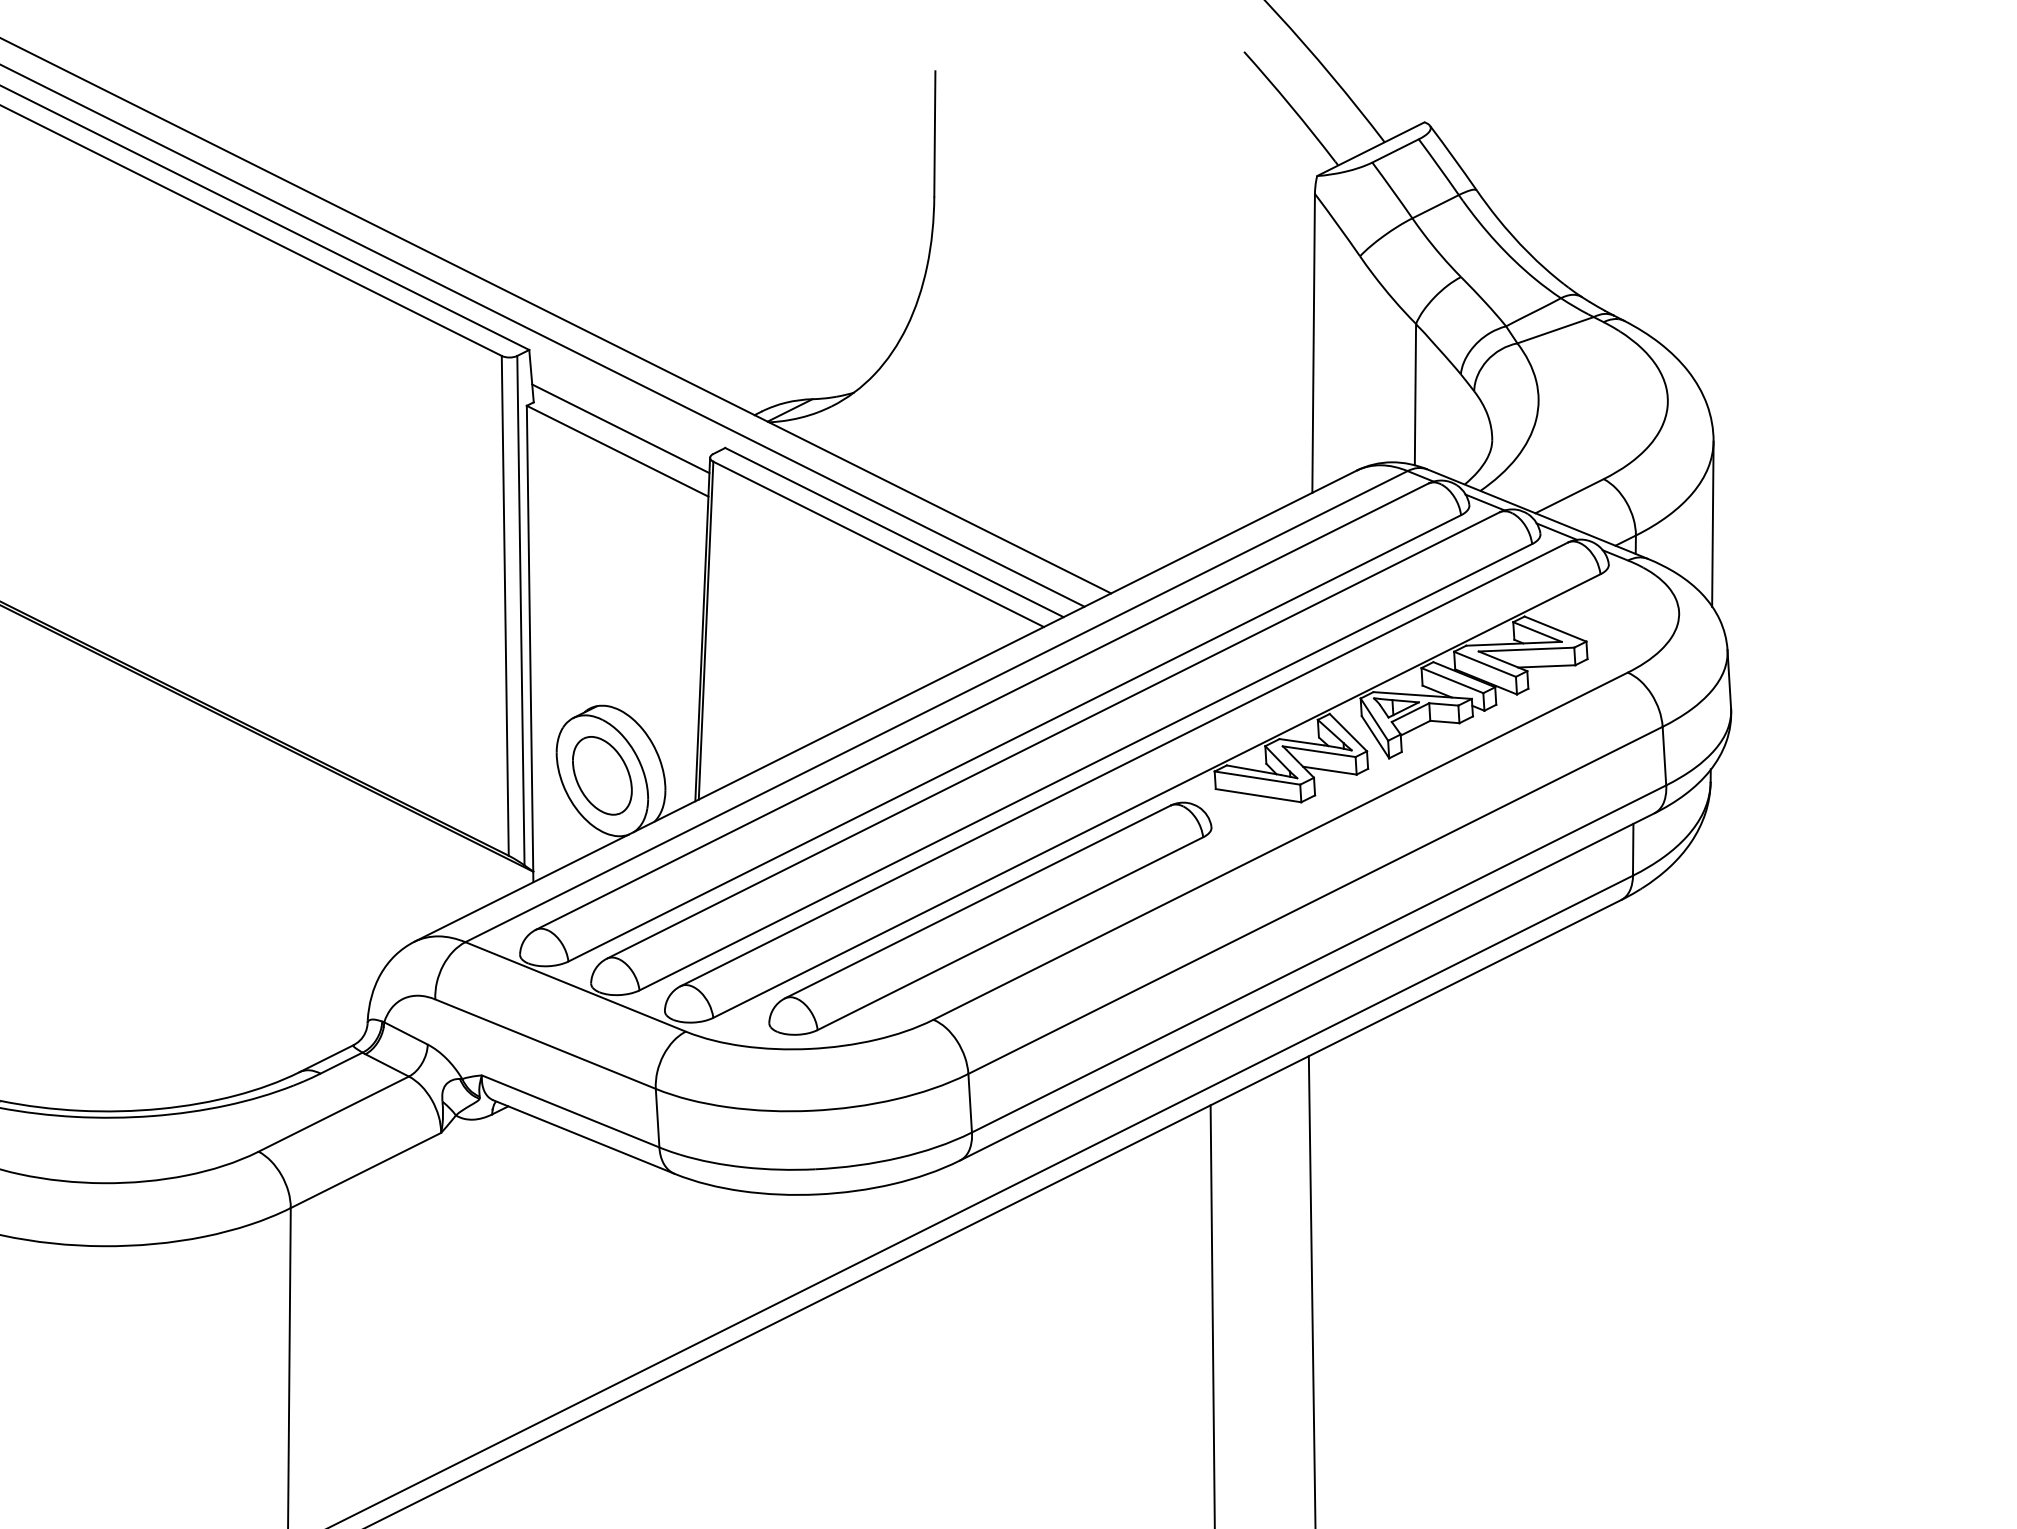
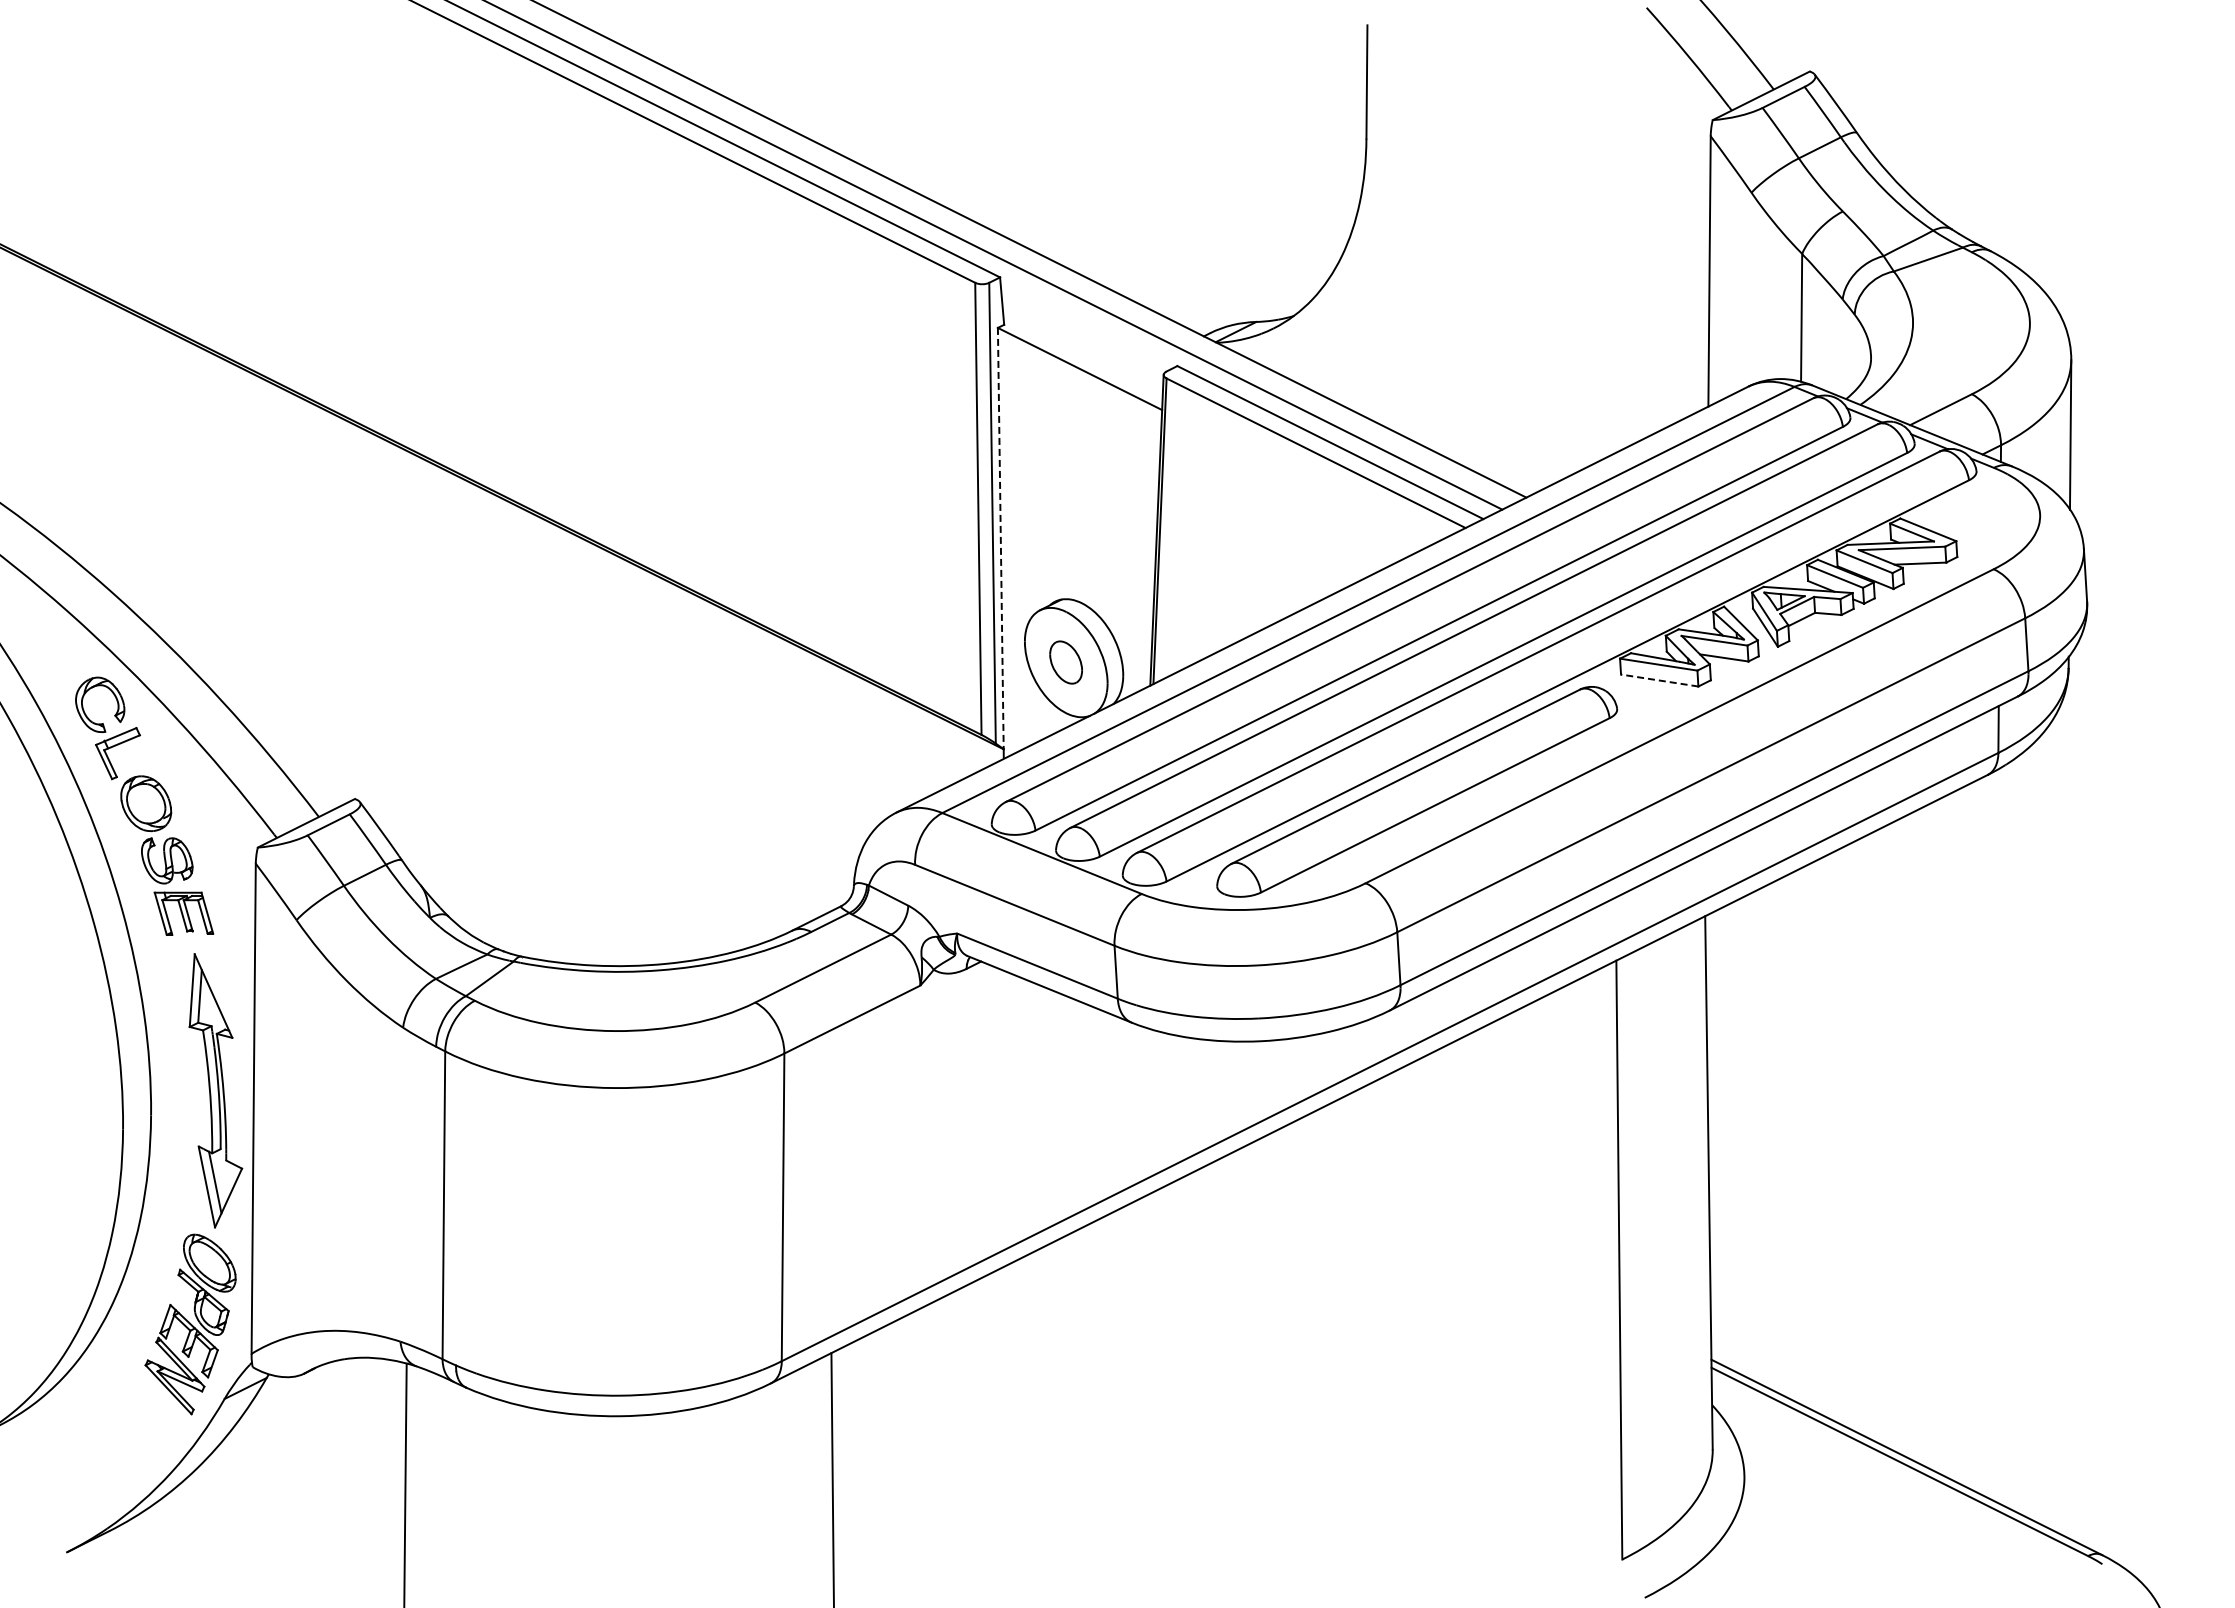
line: (620, 428) -> (1082, 348), removed
line: (529, 638) -> (1000, 538), solid -> dashed
part: (601, 775) -> (1065, 662), size x0.6
line: (1258, 795) -> (1659, 680), solid -> dashed

